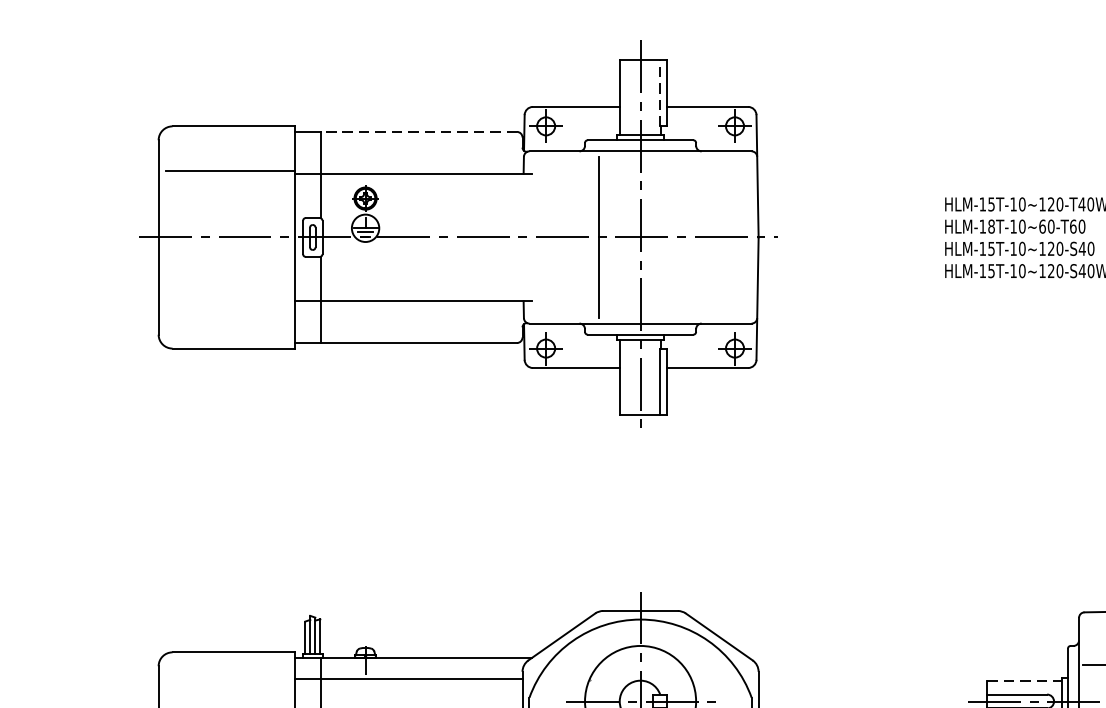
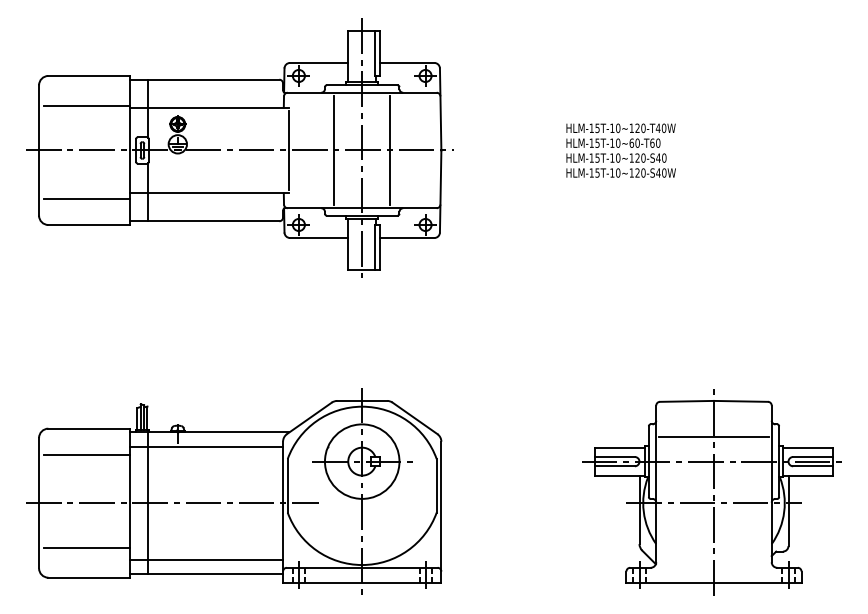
line: (660, 92) -> (375, 53), dashed -> solid
line: (418, 131) -> (213, 79), dashed -> solid
text: (991, 225) -> (597, 142), HLM-18T-10~60-T60 -> HLM-15T-10~60-T60
line: (532, 237) -> (289, 150), added
line: (682, 237) -> (390, 150), added
line: (229, 309) -> (86, 198), added
line: (1025, 680) -> (620, 447), dashed -> solid
line: (229, 690) -> (86, 454), added

